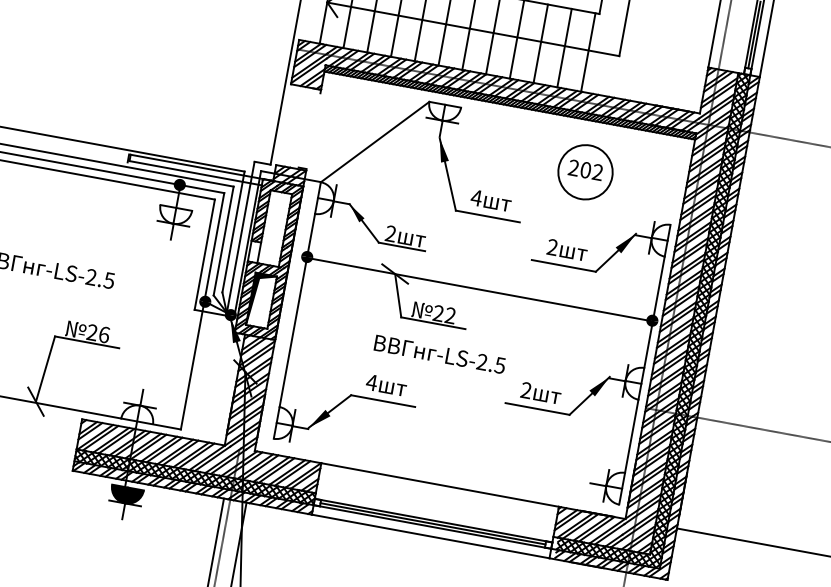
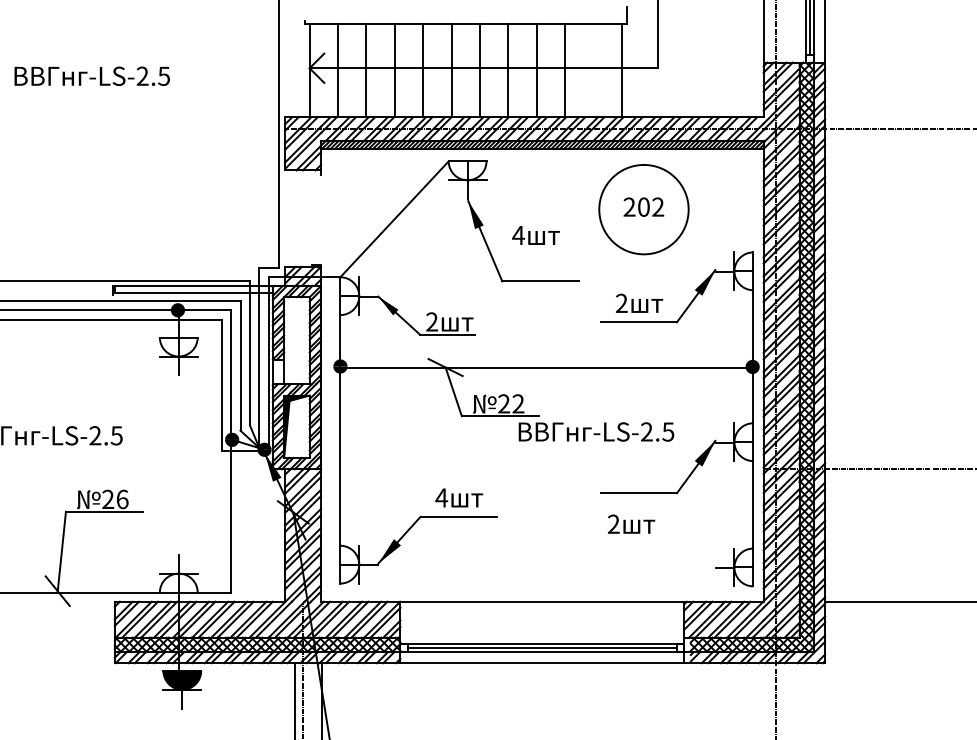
line: (564, 48) -> (593, 70), removed
circle: (585, 172) -> (643, 209), size x1.4
text: (490, 200) -> (535, 235), moved
text: (440, 354) -> (596, 431), moved
text: (541, 392) -> (631, 523), moved

